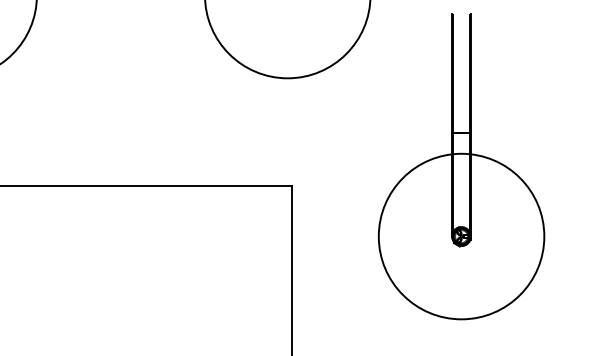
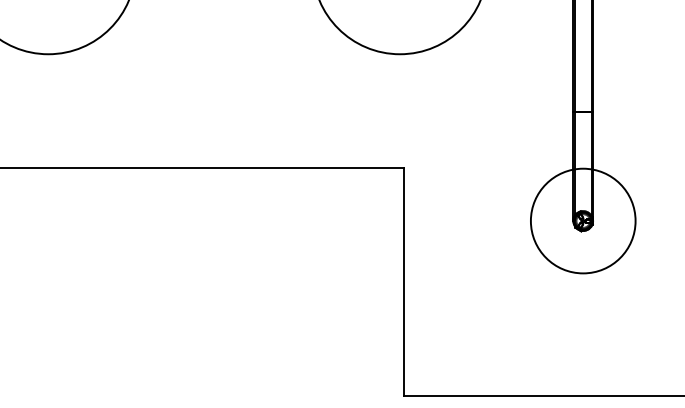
circle: (461, 236) -> (583, 220), size x0.6

